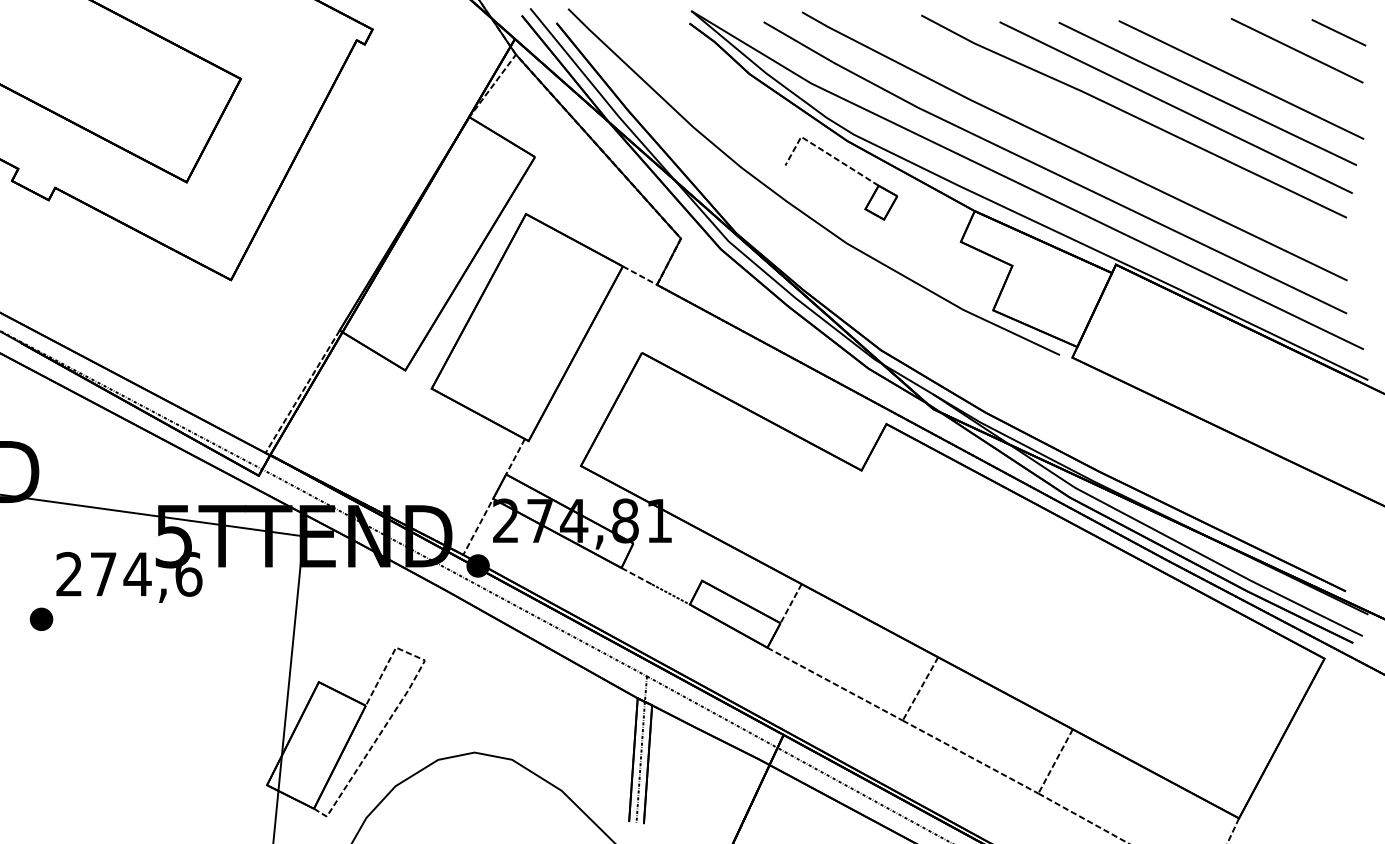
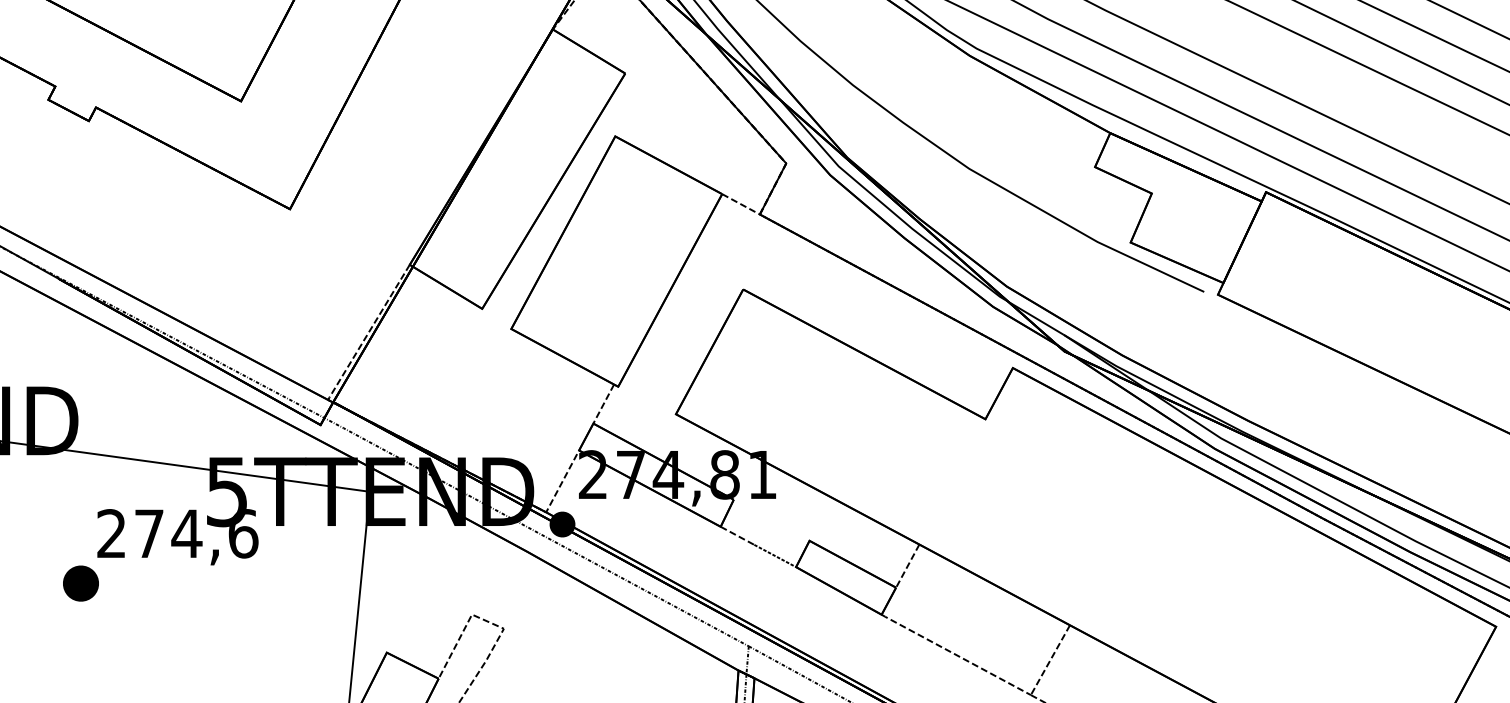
part: (846, 166) -> (968, 83), removed
part: (41, 618) -> (80, 582), size x1.4

